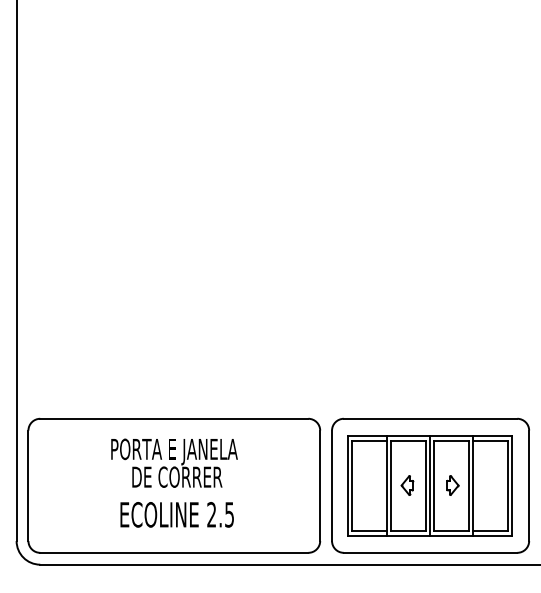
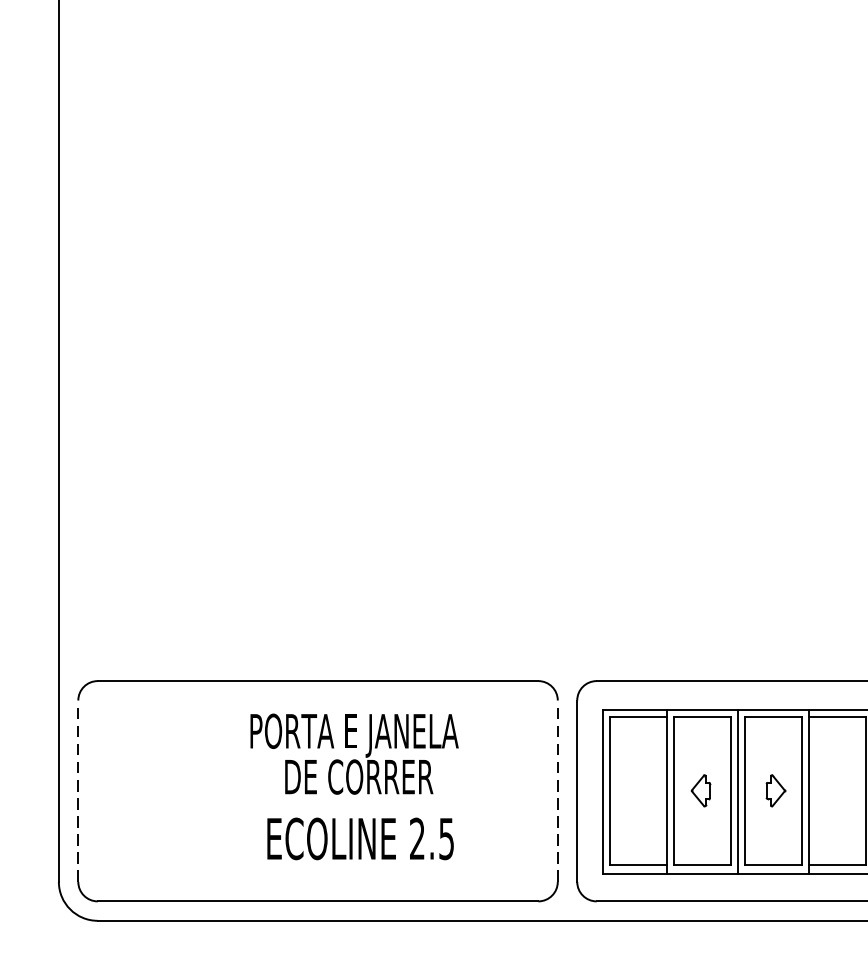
text: (174, 462) -> (354, 752), moved
line: (28, 485) -> (78, 790), solid -> dashed
line: (320, 485) -> (558, 790), solid -> dashed
text: (176, 514) -> (359, 838), moved

